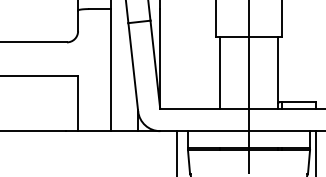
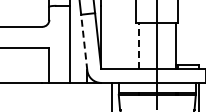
line: (133, 67) -> (84, 42), solid -> dashed
line: (220, 73) -> (139, 46), solid -> dashed

